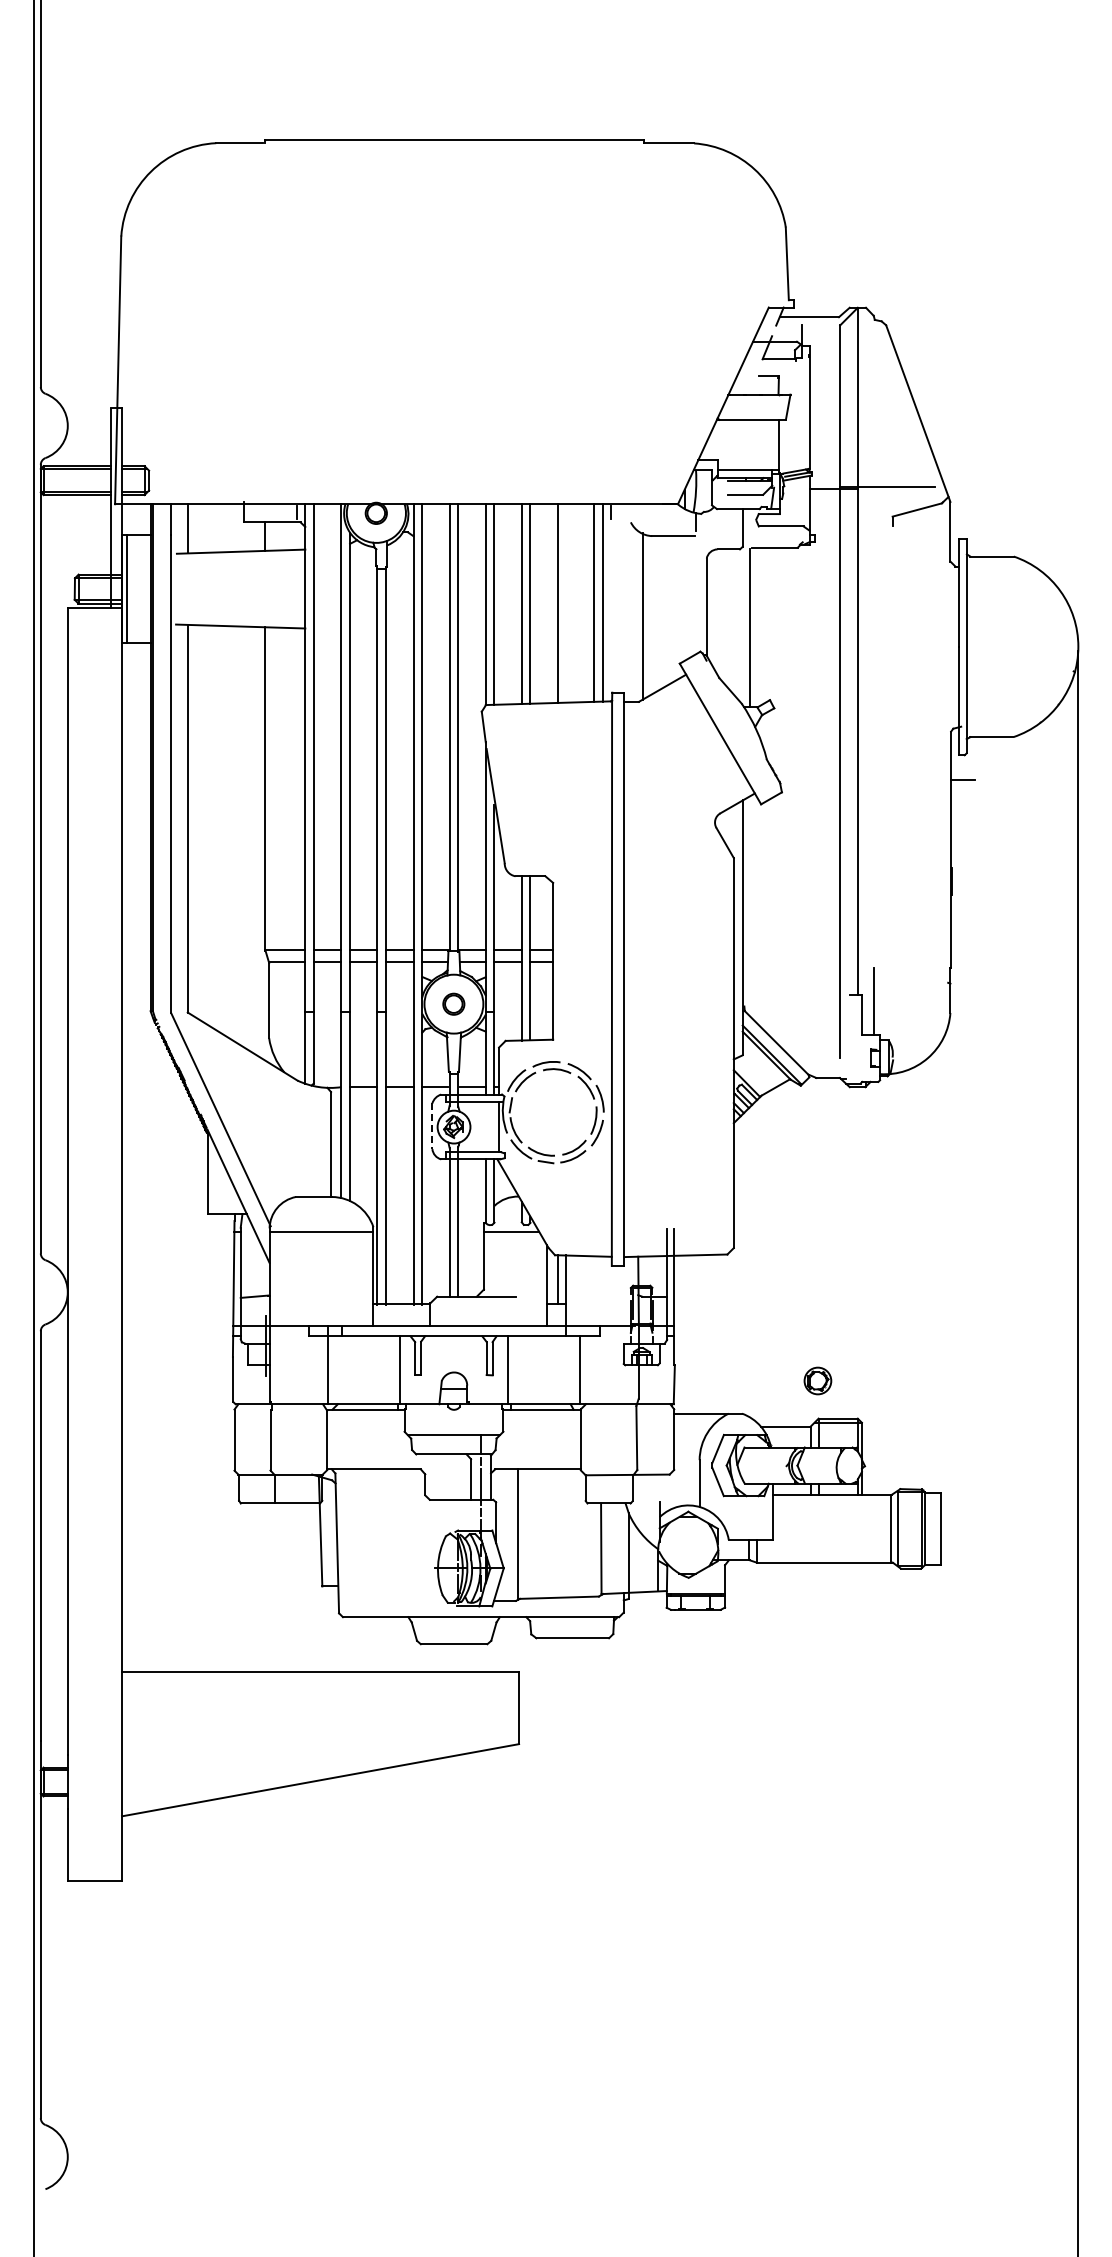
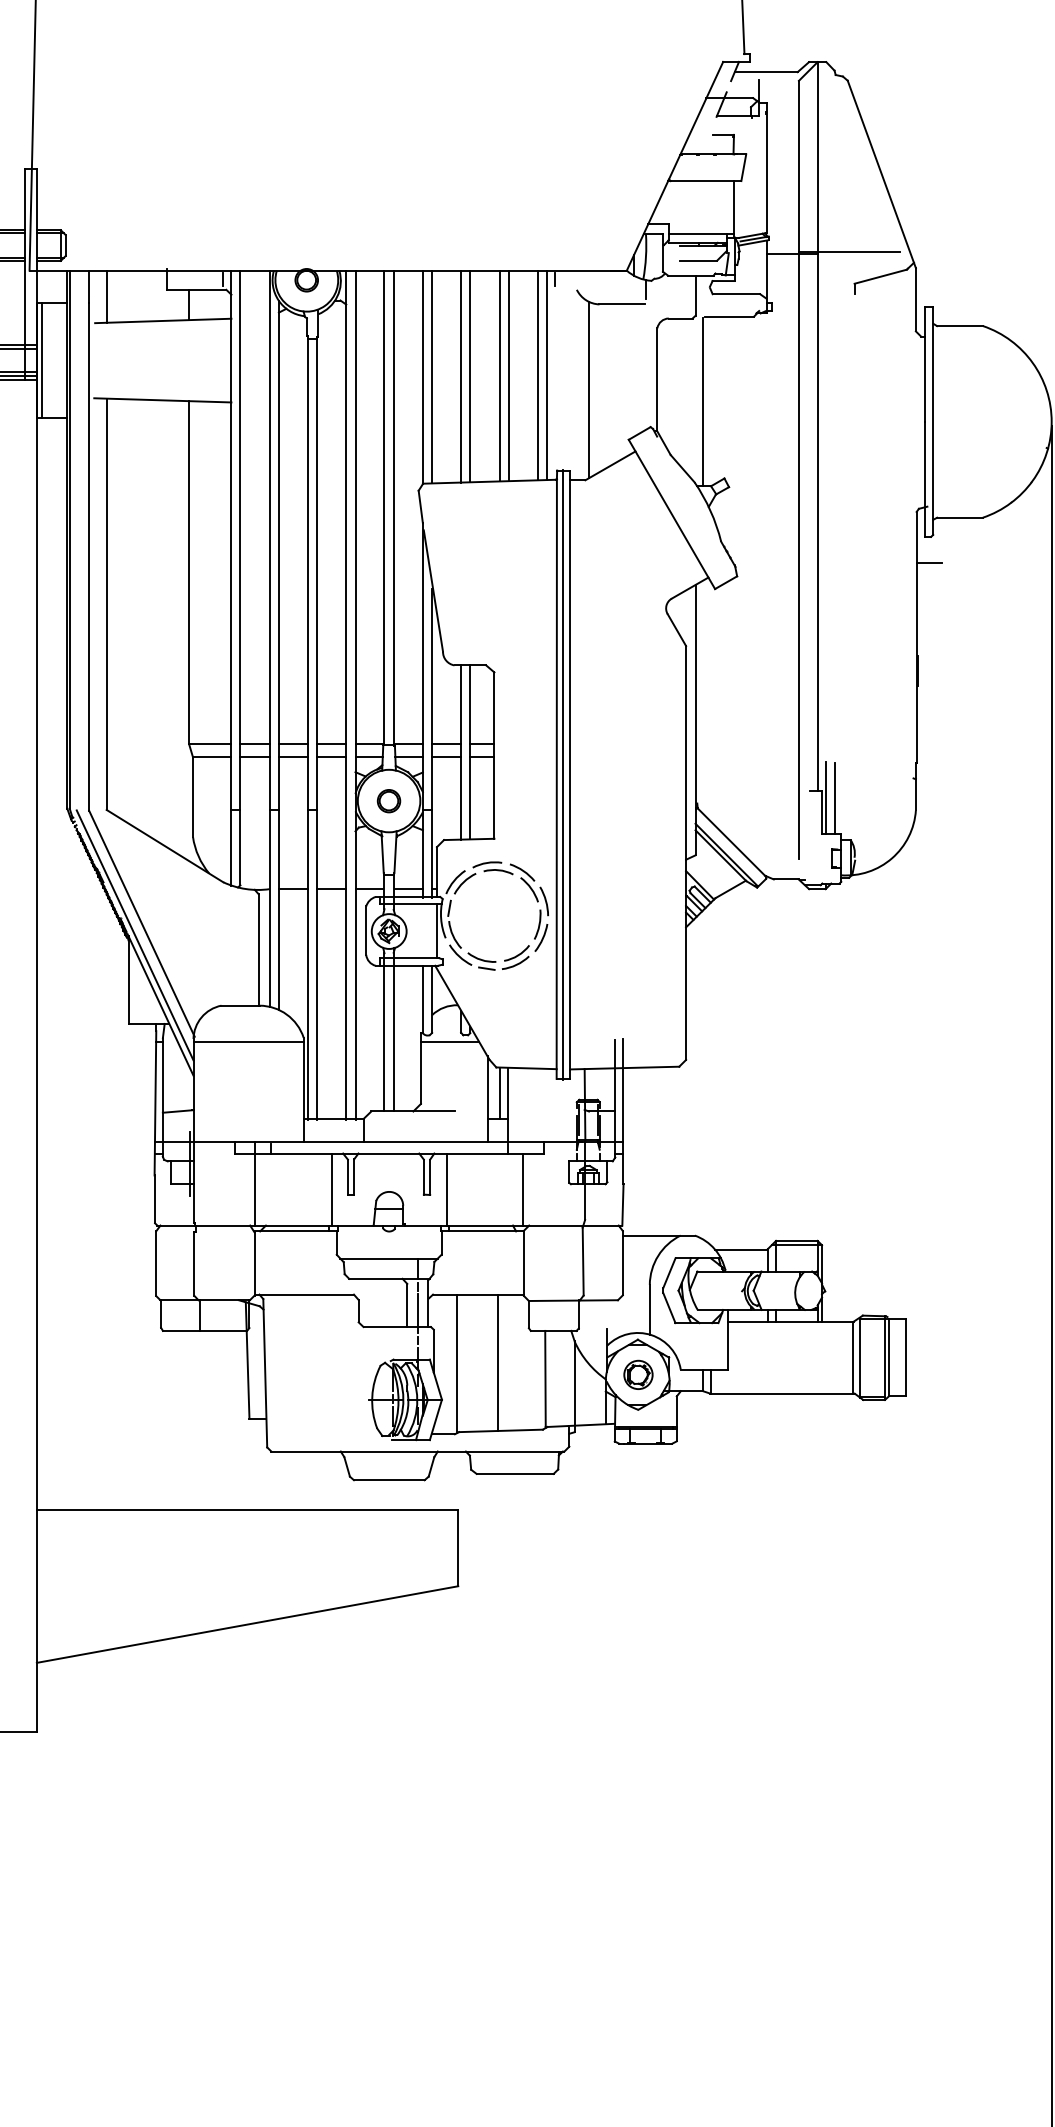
line: (566, 603) -> (508, 375), added
line: (618, 979) -> (563, 774), added
line: (865, 1000) -> (825, 797), added
line: (432, 1126) -> (366, 930), dashed -> solid
line: (214, 1130) -> (135, 935), added
part: (817, 1380) -> (638, 1374), moved
line: (556, 1533) -> (497, 1362), added

